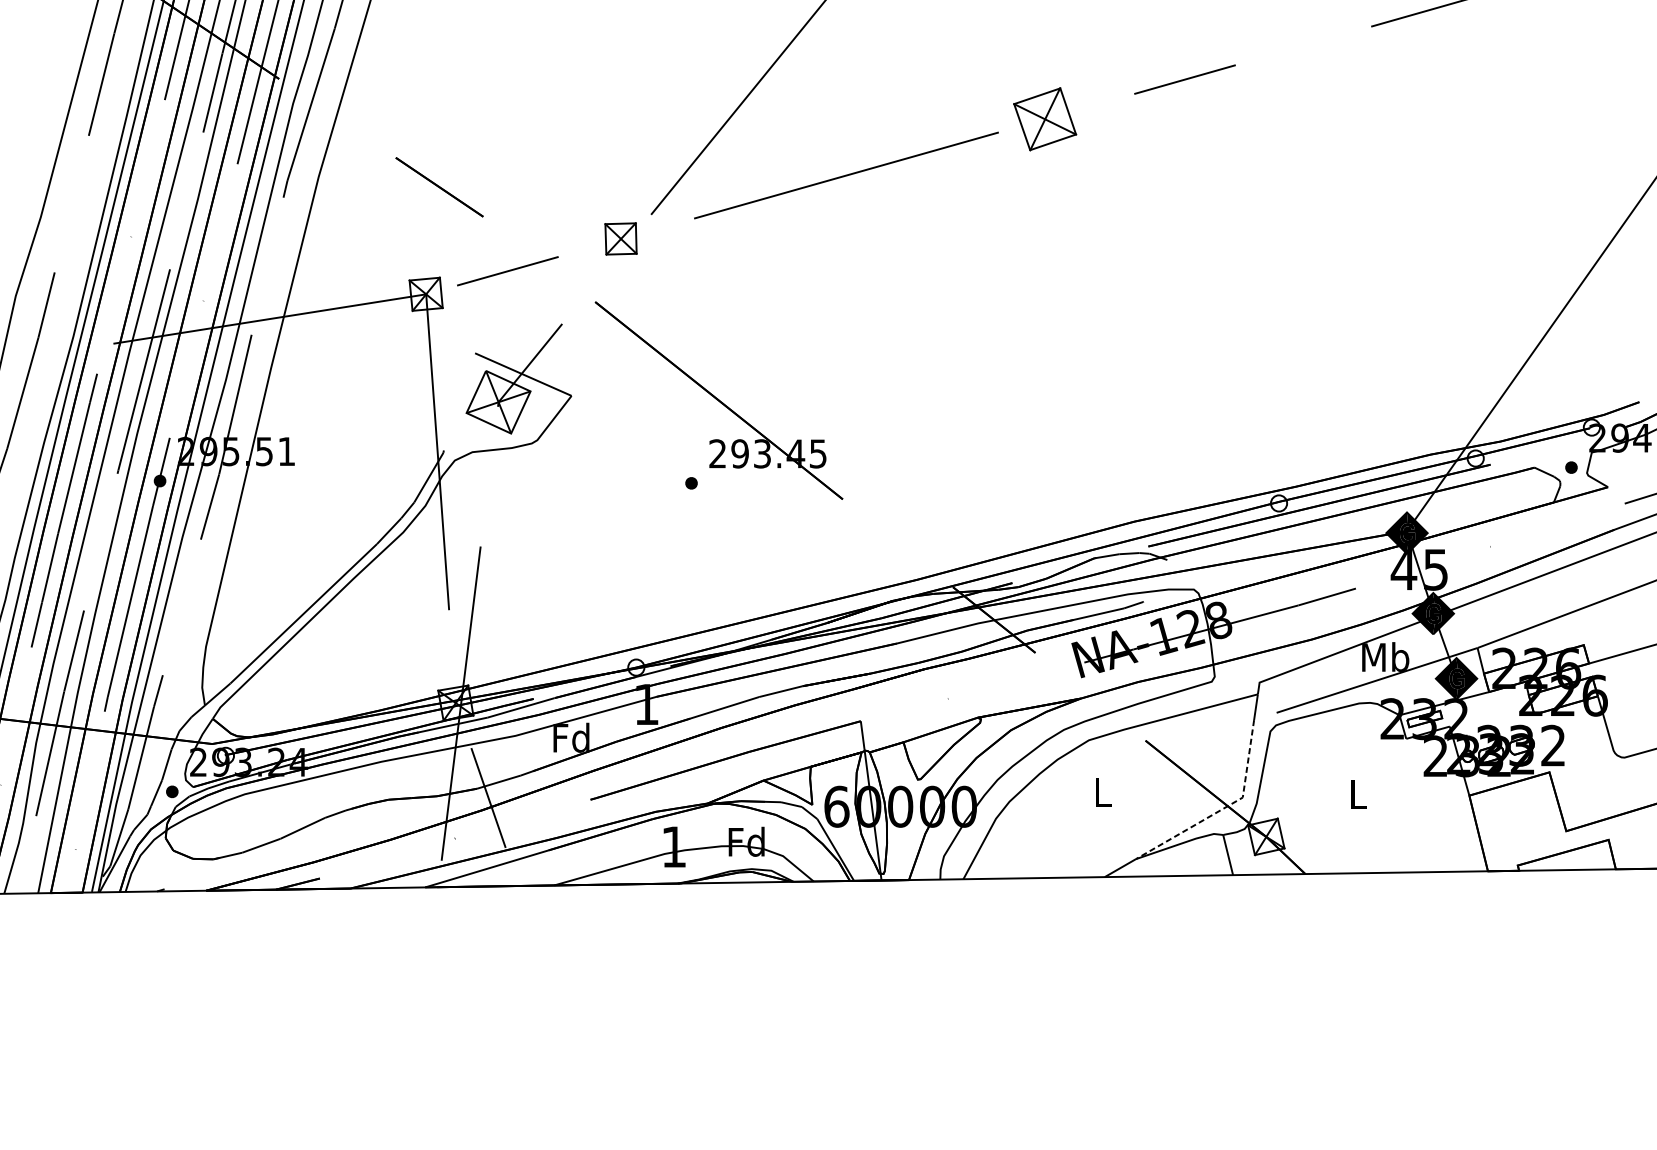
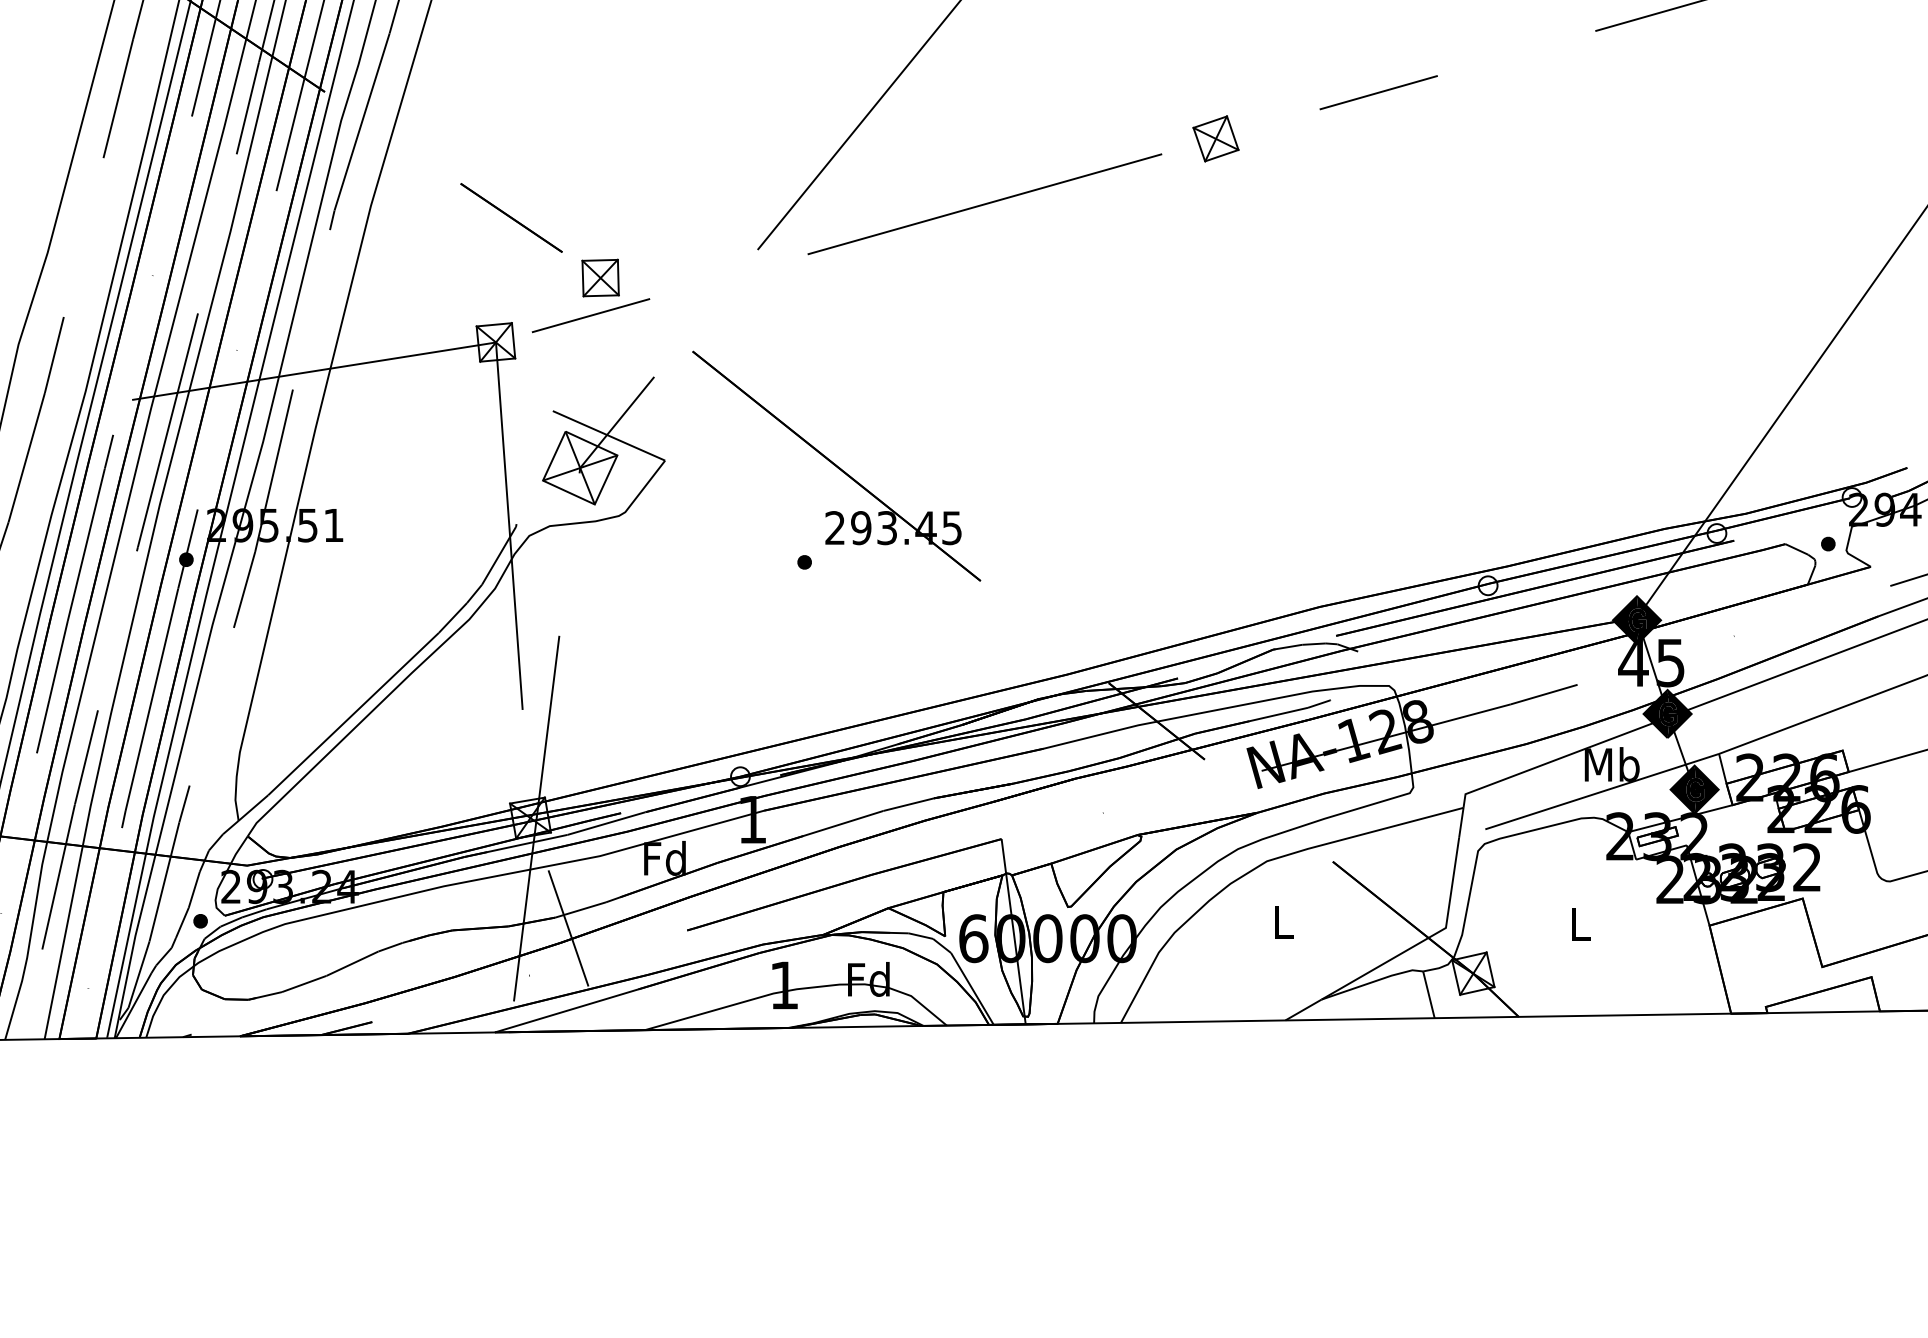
part: (1044, 118) -> (1215, 138), size x0.62
part: (620, 238) -> (600, 277), moved
line: (1223, 808) -> (1423, 940), dashed -> solid

